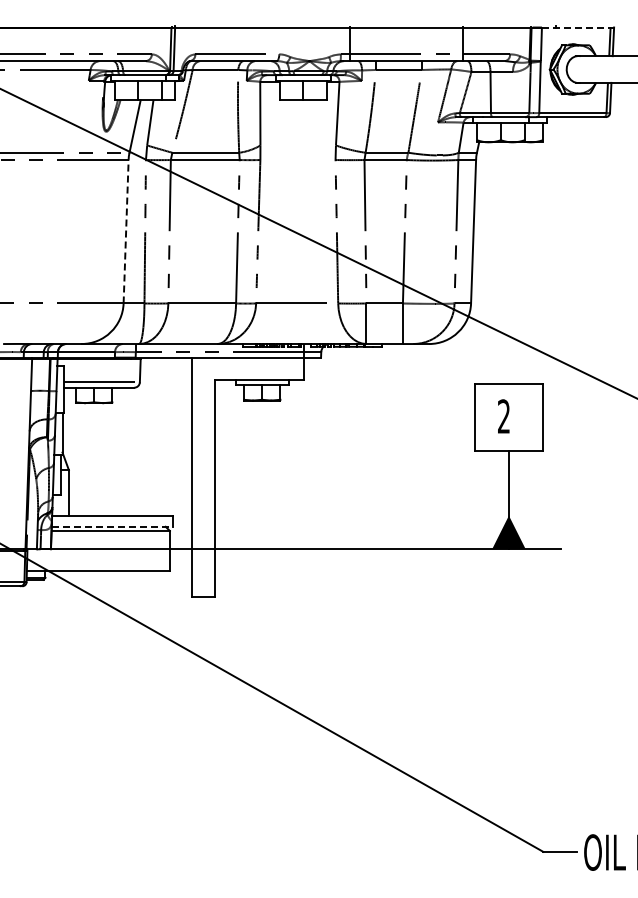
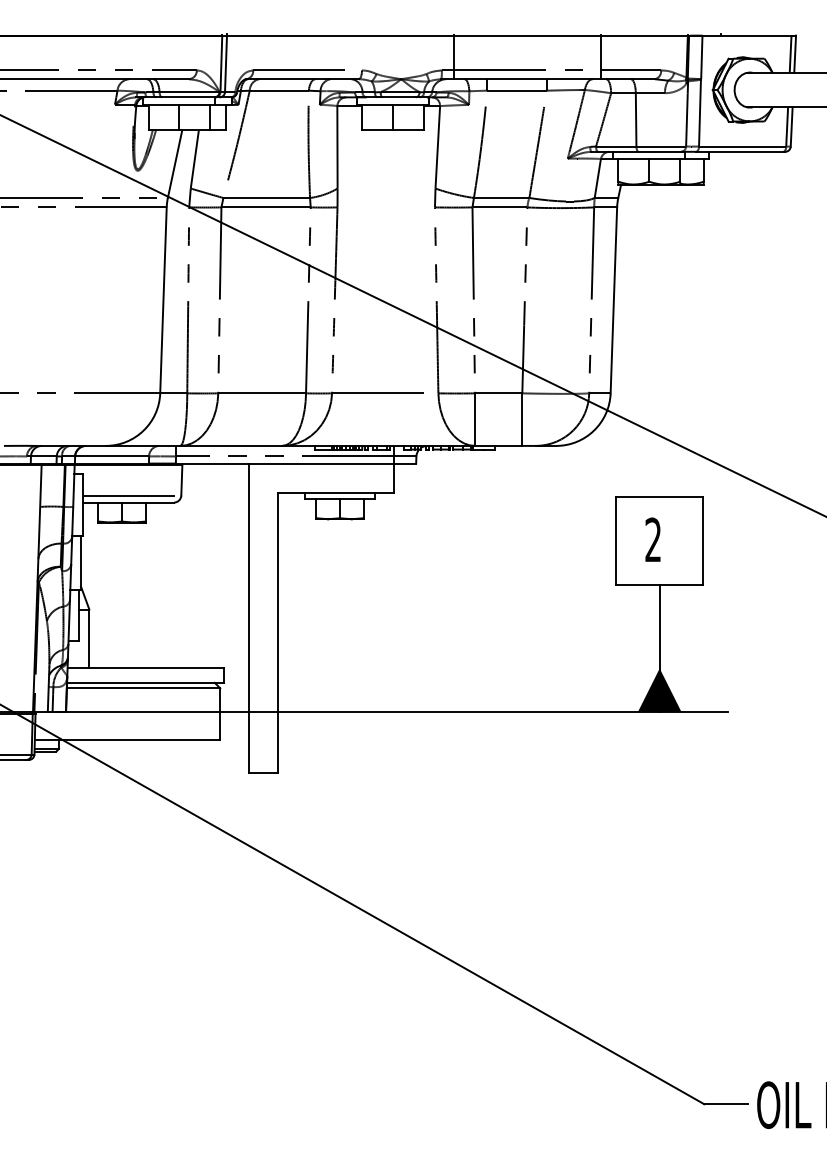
line: (576, 27) -> (747, 35), dashed -> solid
line: (126, 231) -> (163, 300), dashed -> solid
line: (112, 526) -> (145, 682), dashed -> solid

